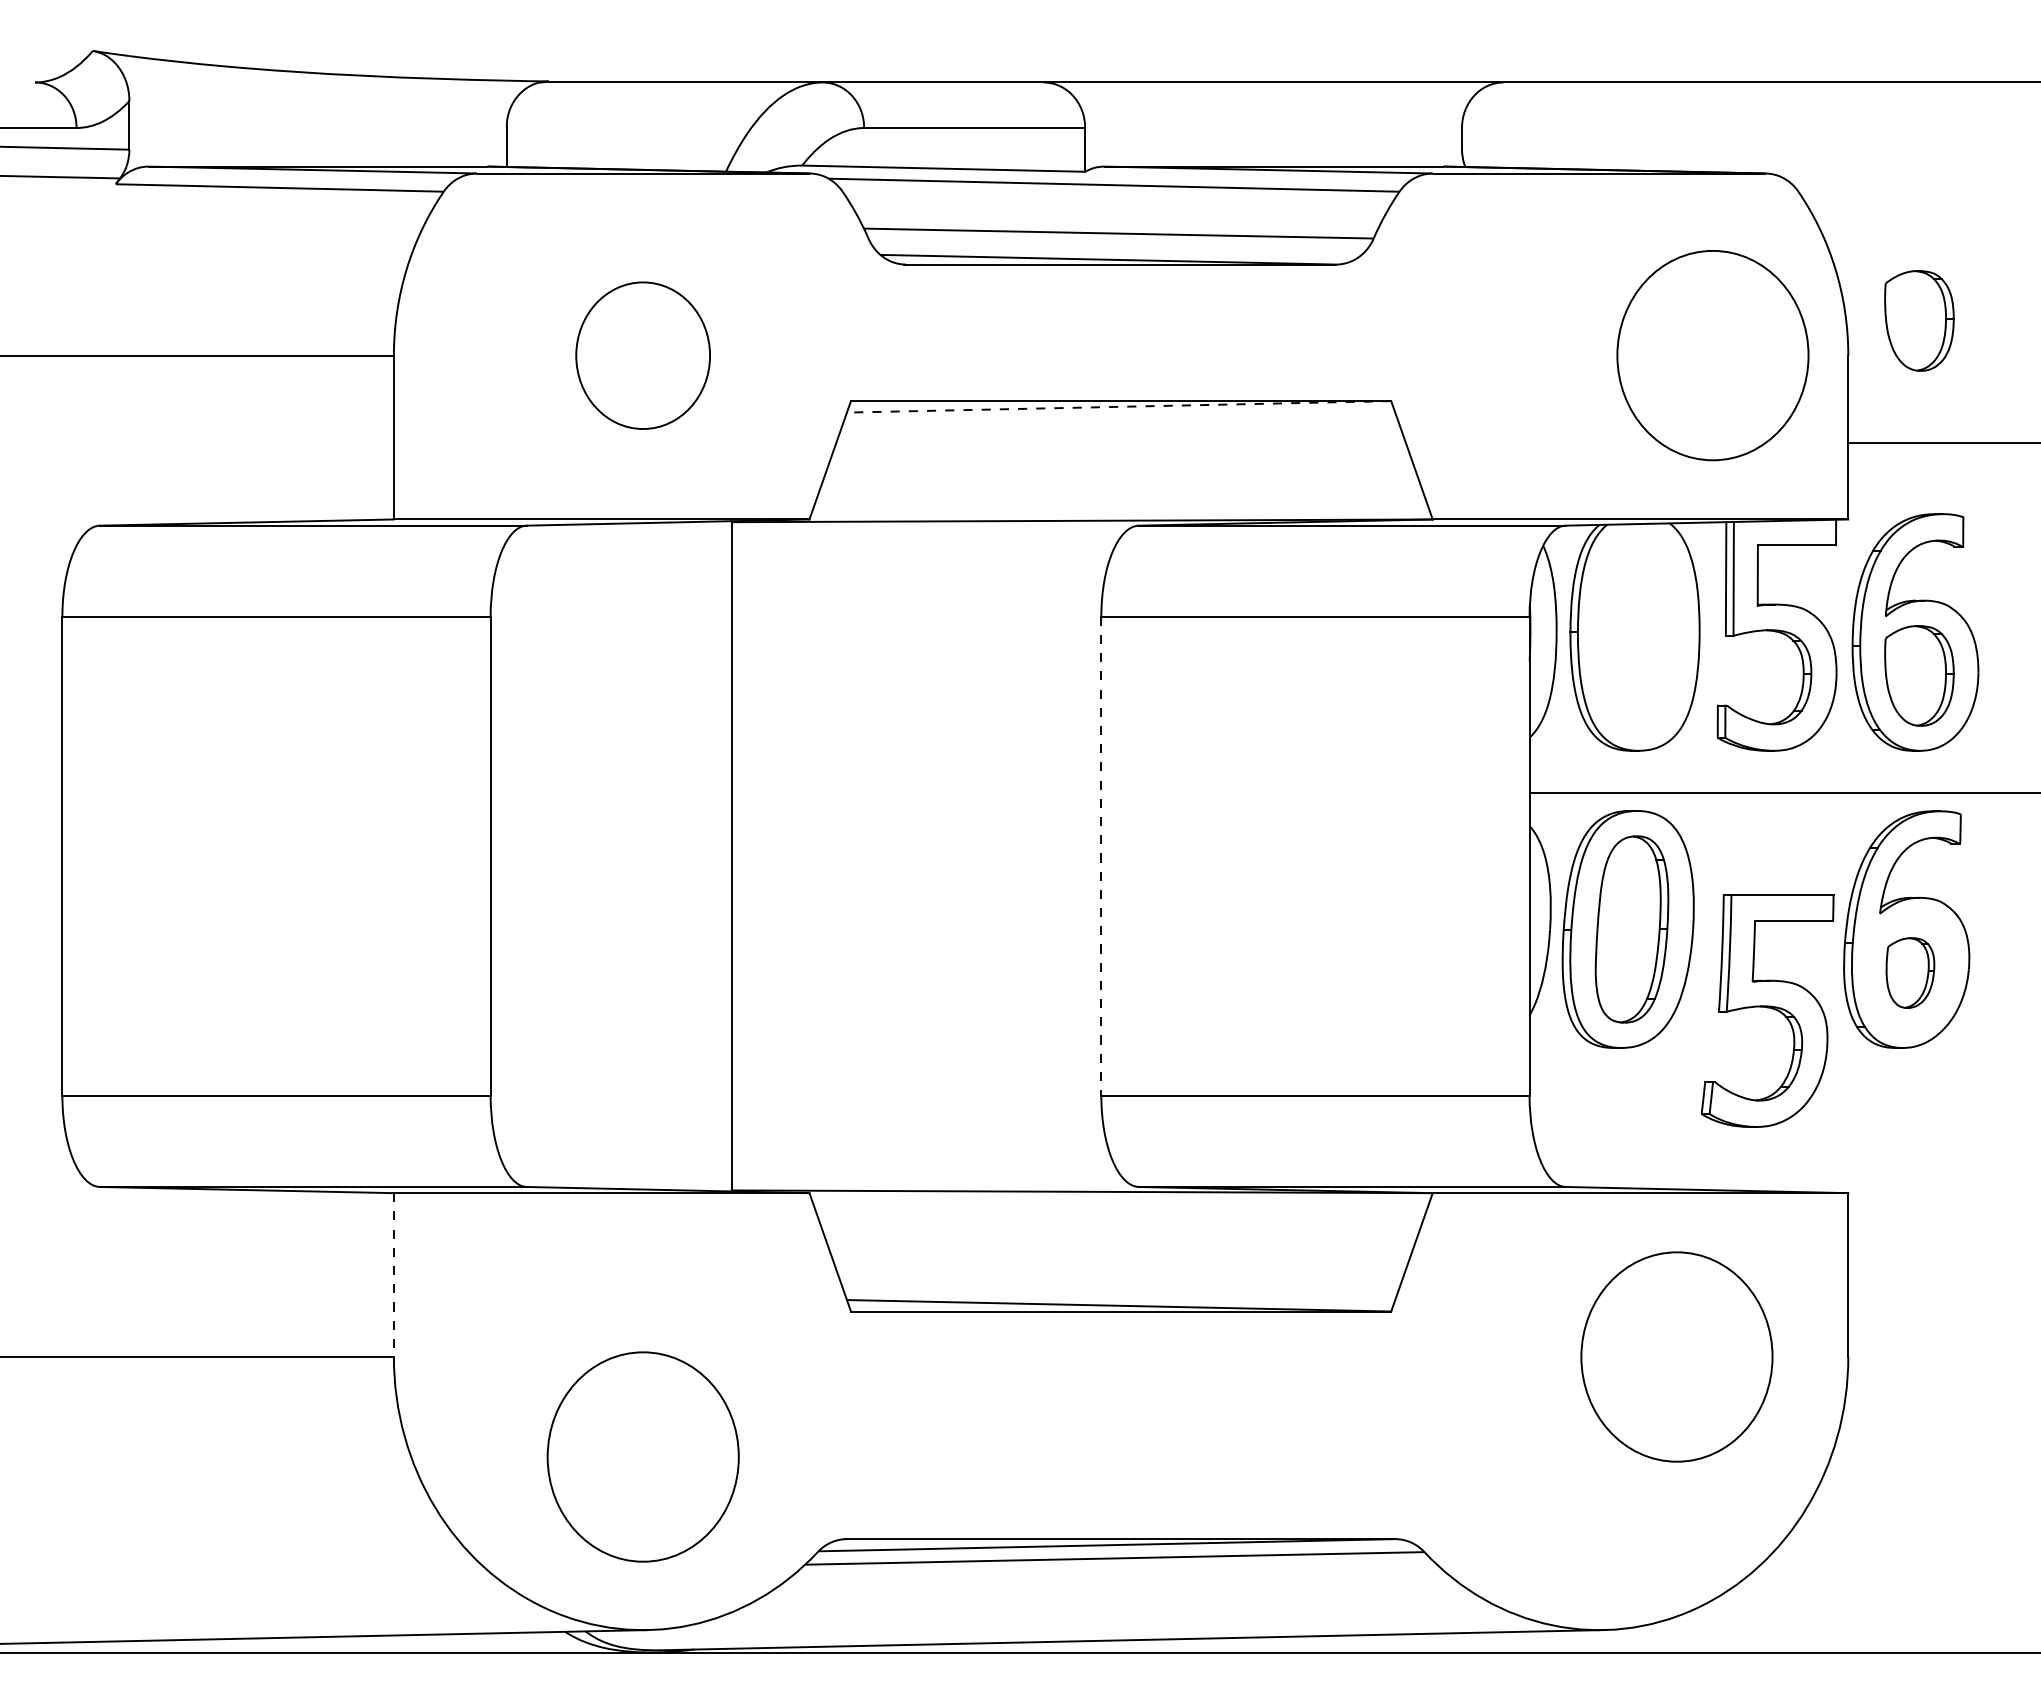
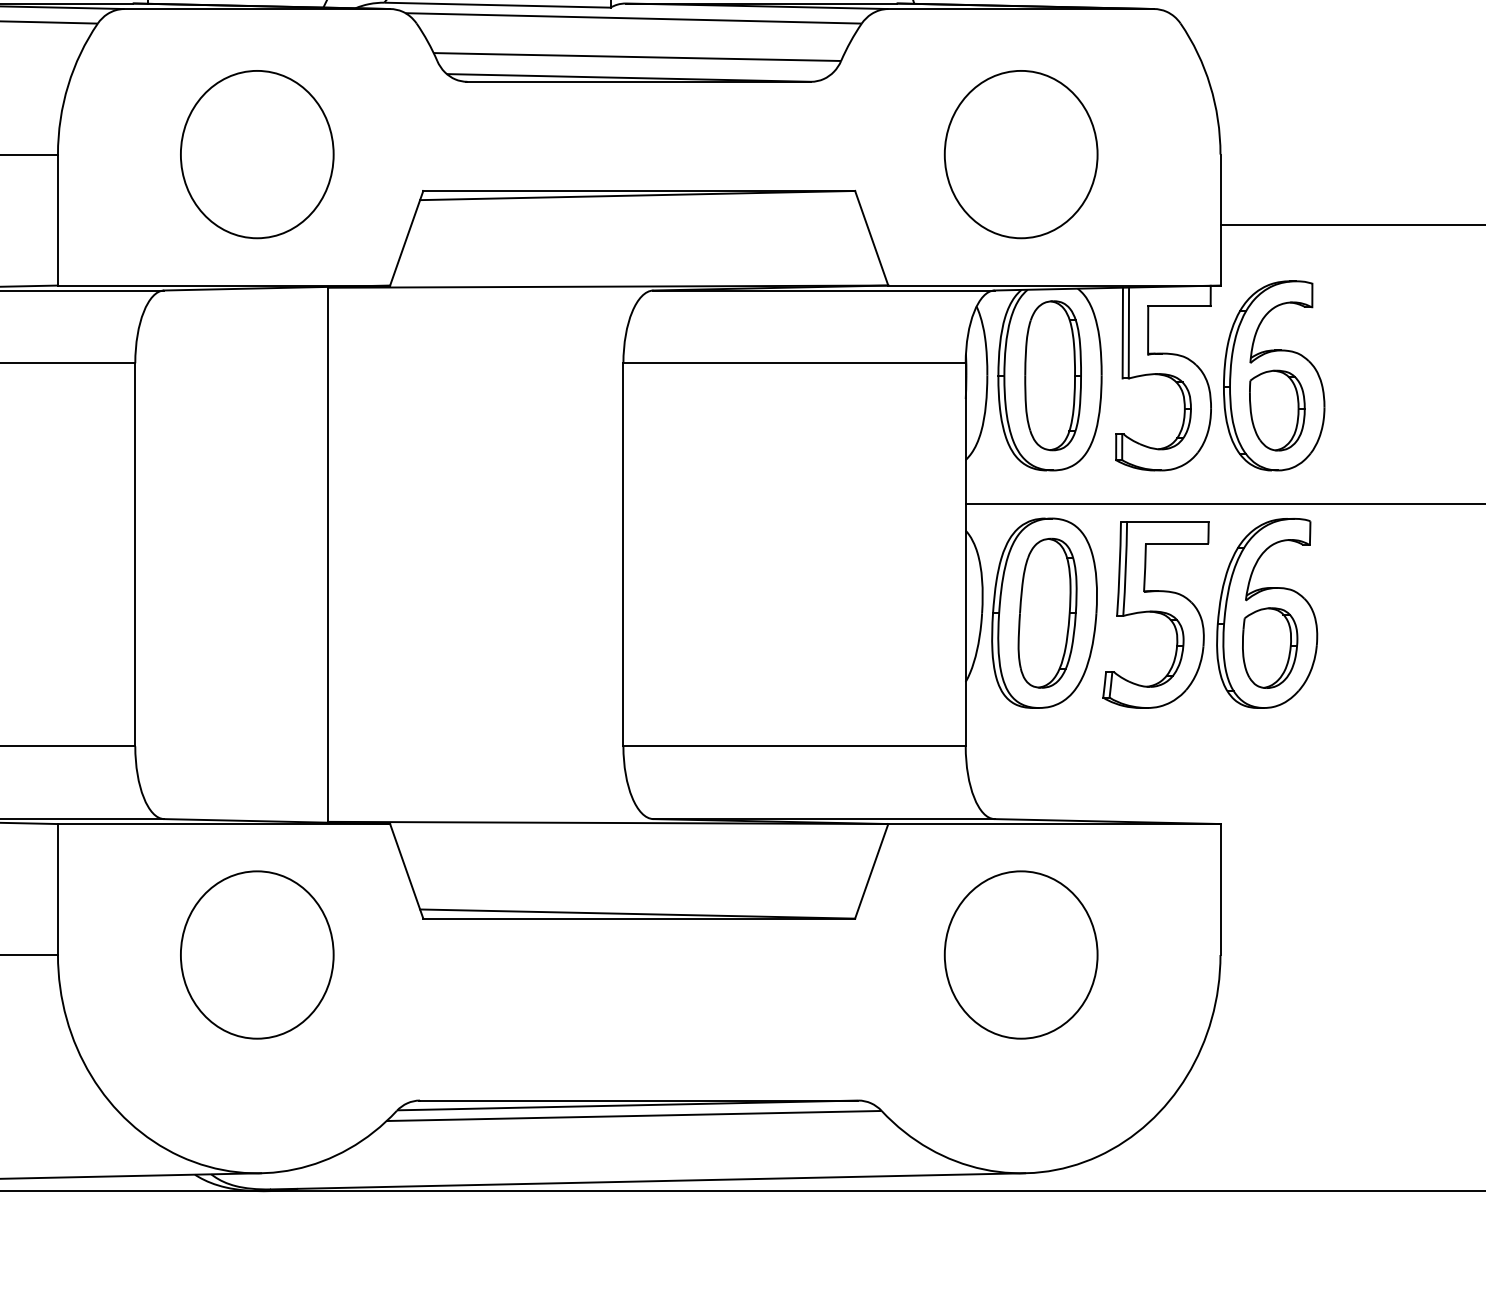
part: (1919, 320) -> (1277, 126), removed
part: (642, 355) -> (256, 154), size x1.43
part: (1712, 355) -> (1020, 154), moved
line: (1118, 406) -> (637, 195), dashed -> solid
part: (1638, 632) -> (1052, 375), added
line: (1101, 856) -> (623, 554), dashed -> solid
part: (1910, 972) -> (1270, 647), size x1.43
part: (1767, 1010) -> (1155, 614), moved
line: (393, 1275) -> (57, 889), dashed -> solid
part: (1676, 1356) -> (1020, 954), moved
part: (642, 1456) -> (256, 954), moved

